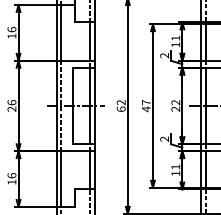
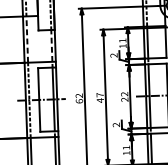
line: (61, 32) -> (27, 39), solid -> dashed
line: (90, 41) -> (51, 45), solid -> dashed

